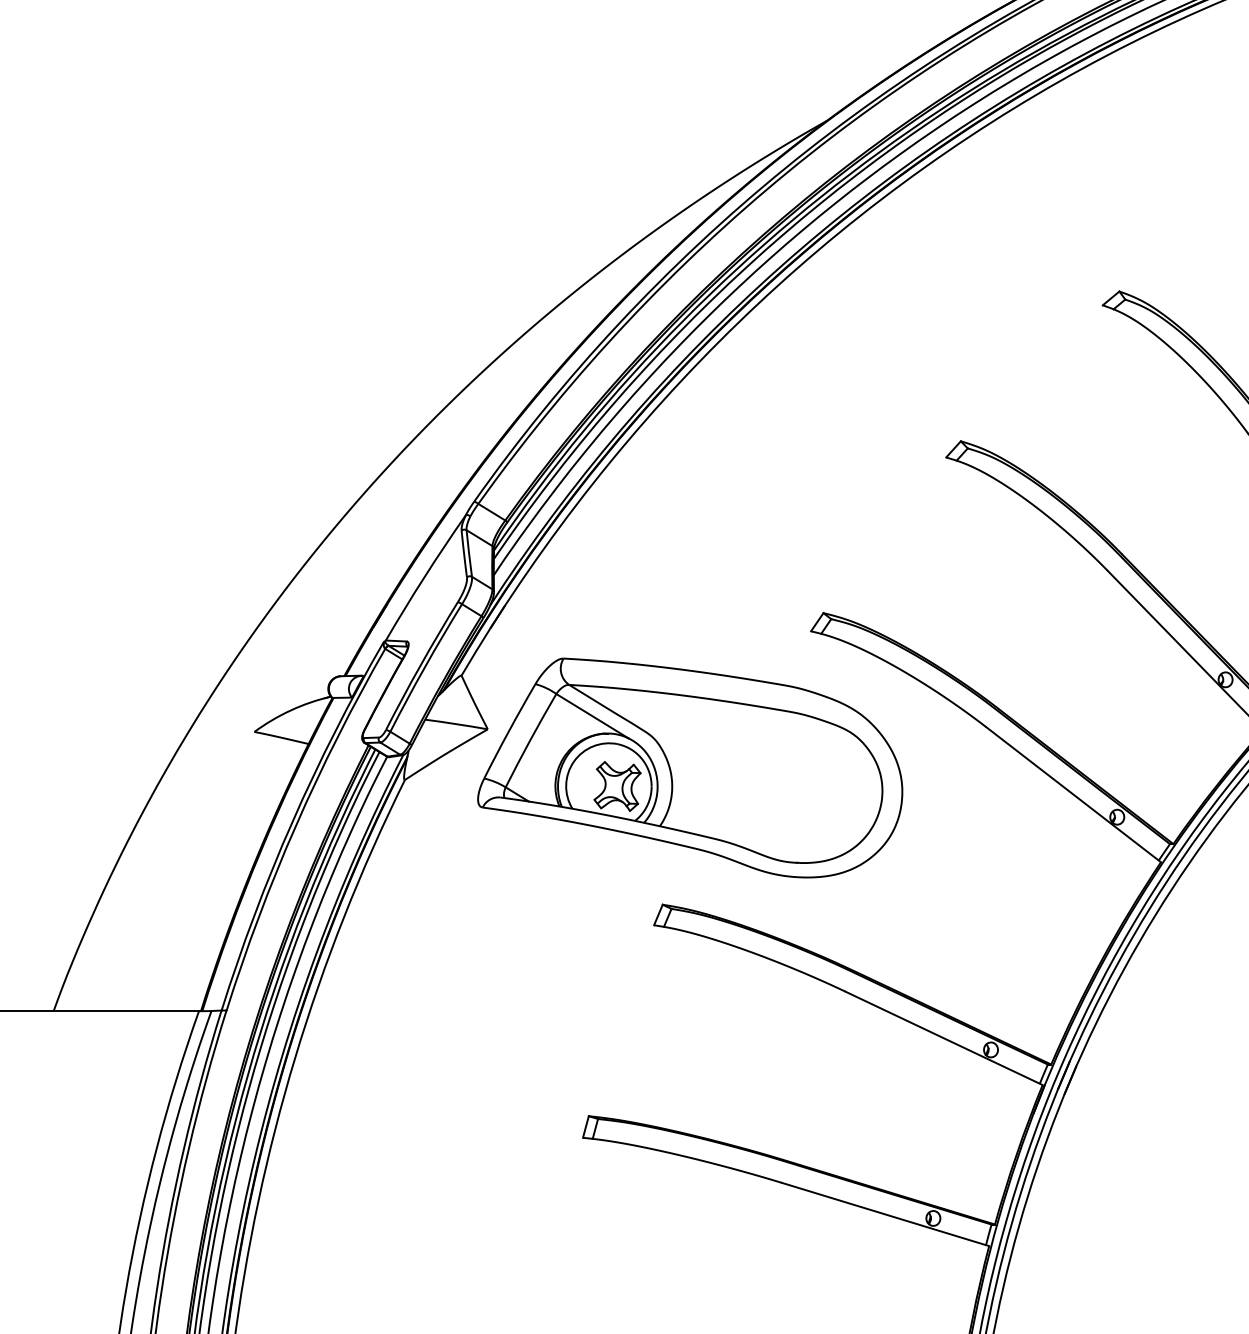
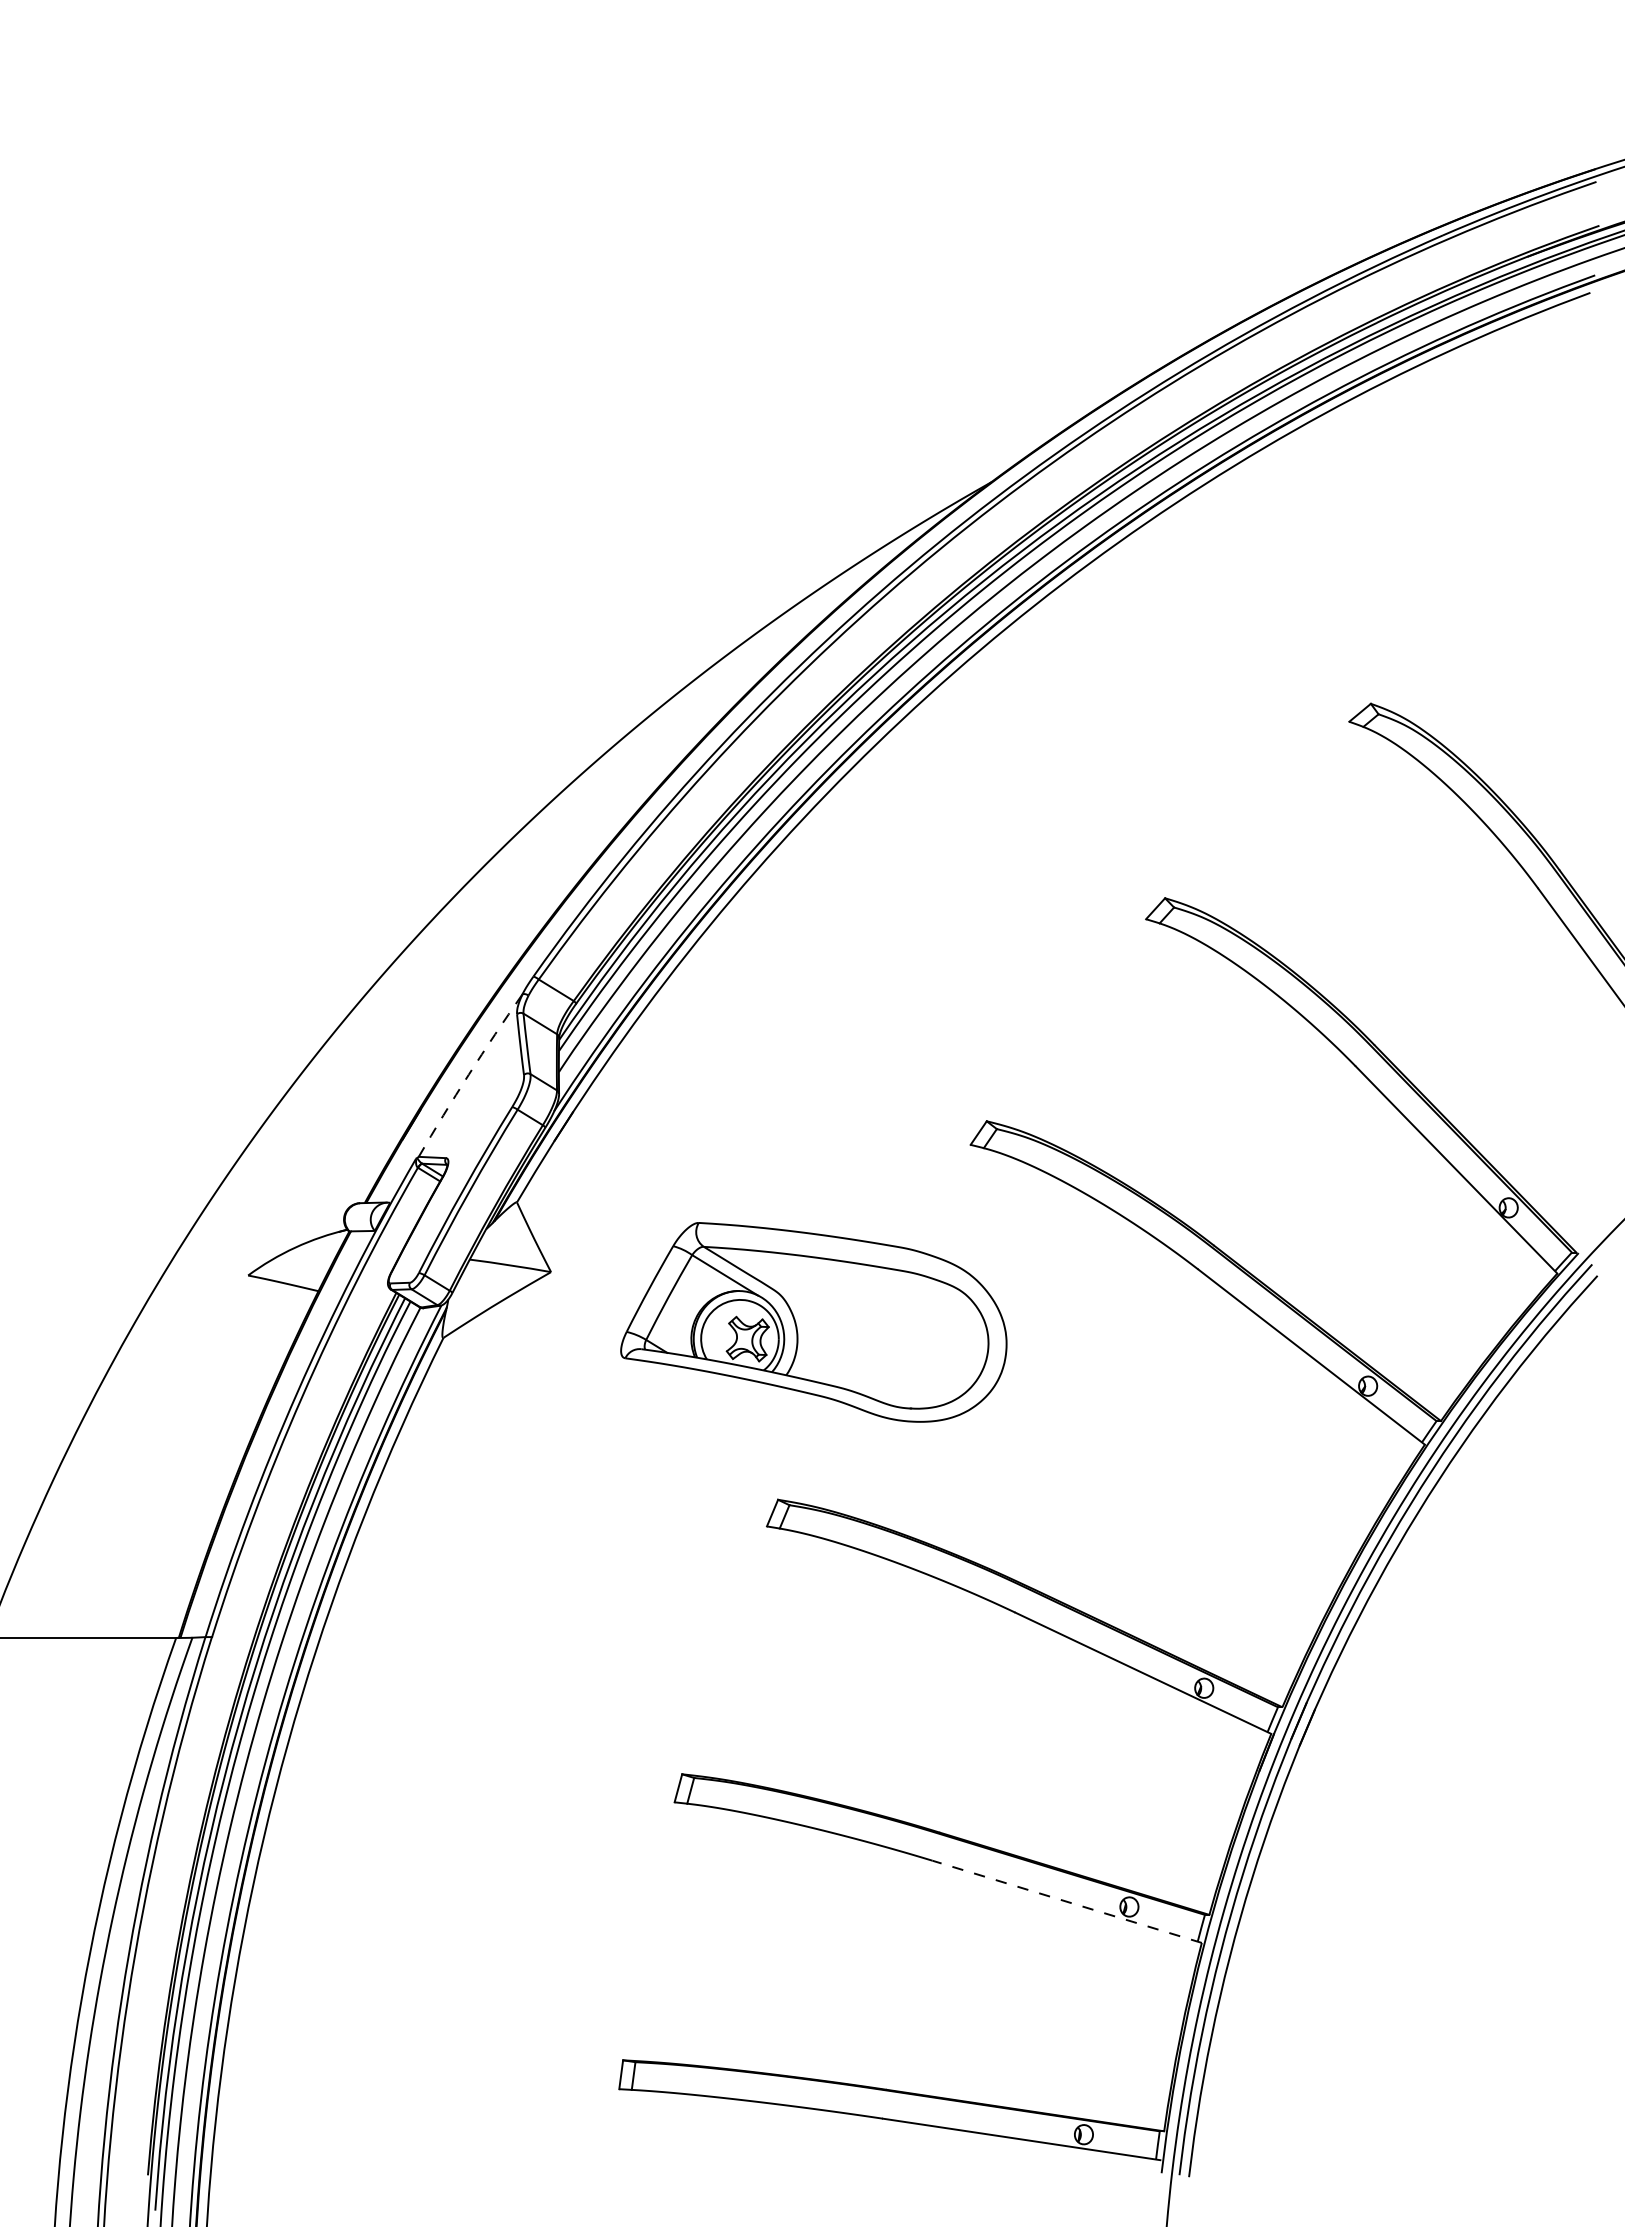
arc: (424, 577) -> (468, 1074), solid -> dashed
part: (689, 768) -> (813, 1322), size x0.7
line: (885, 1214) -> (1067, 1901), solid -> dashed

